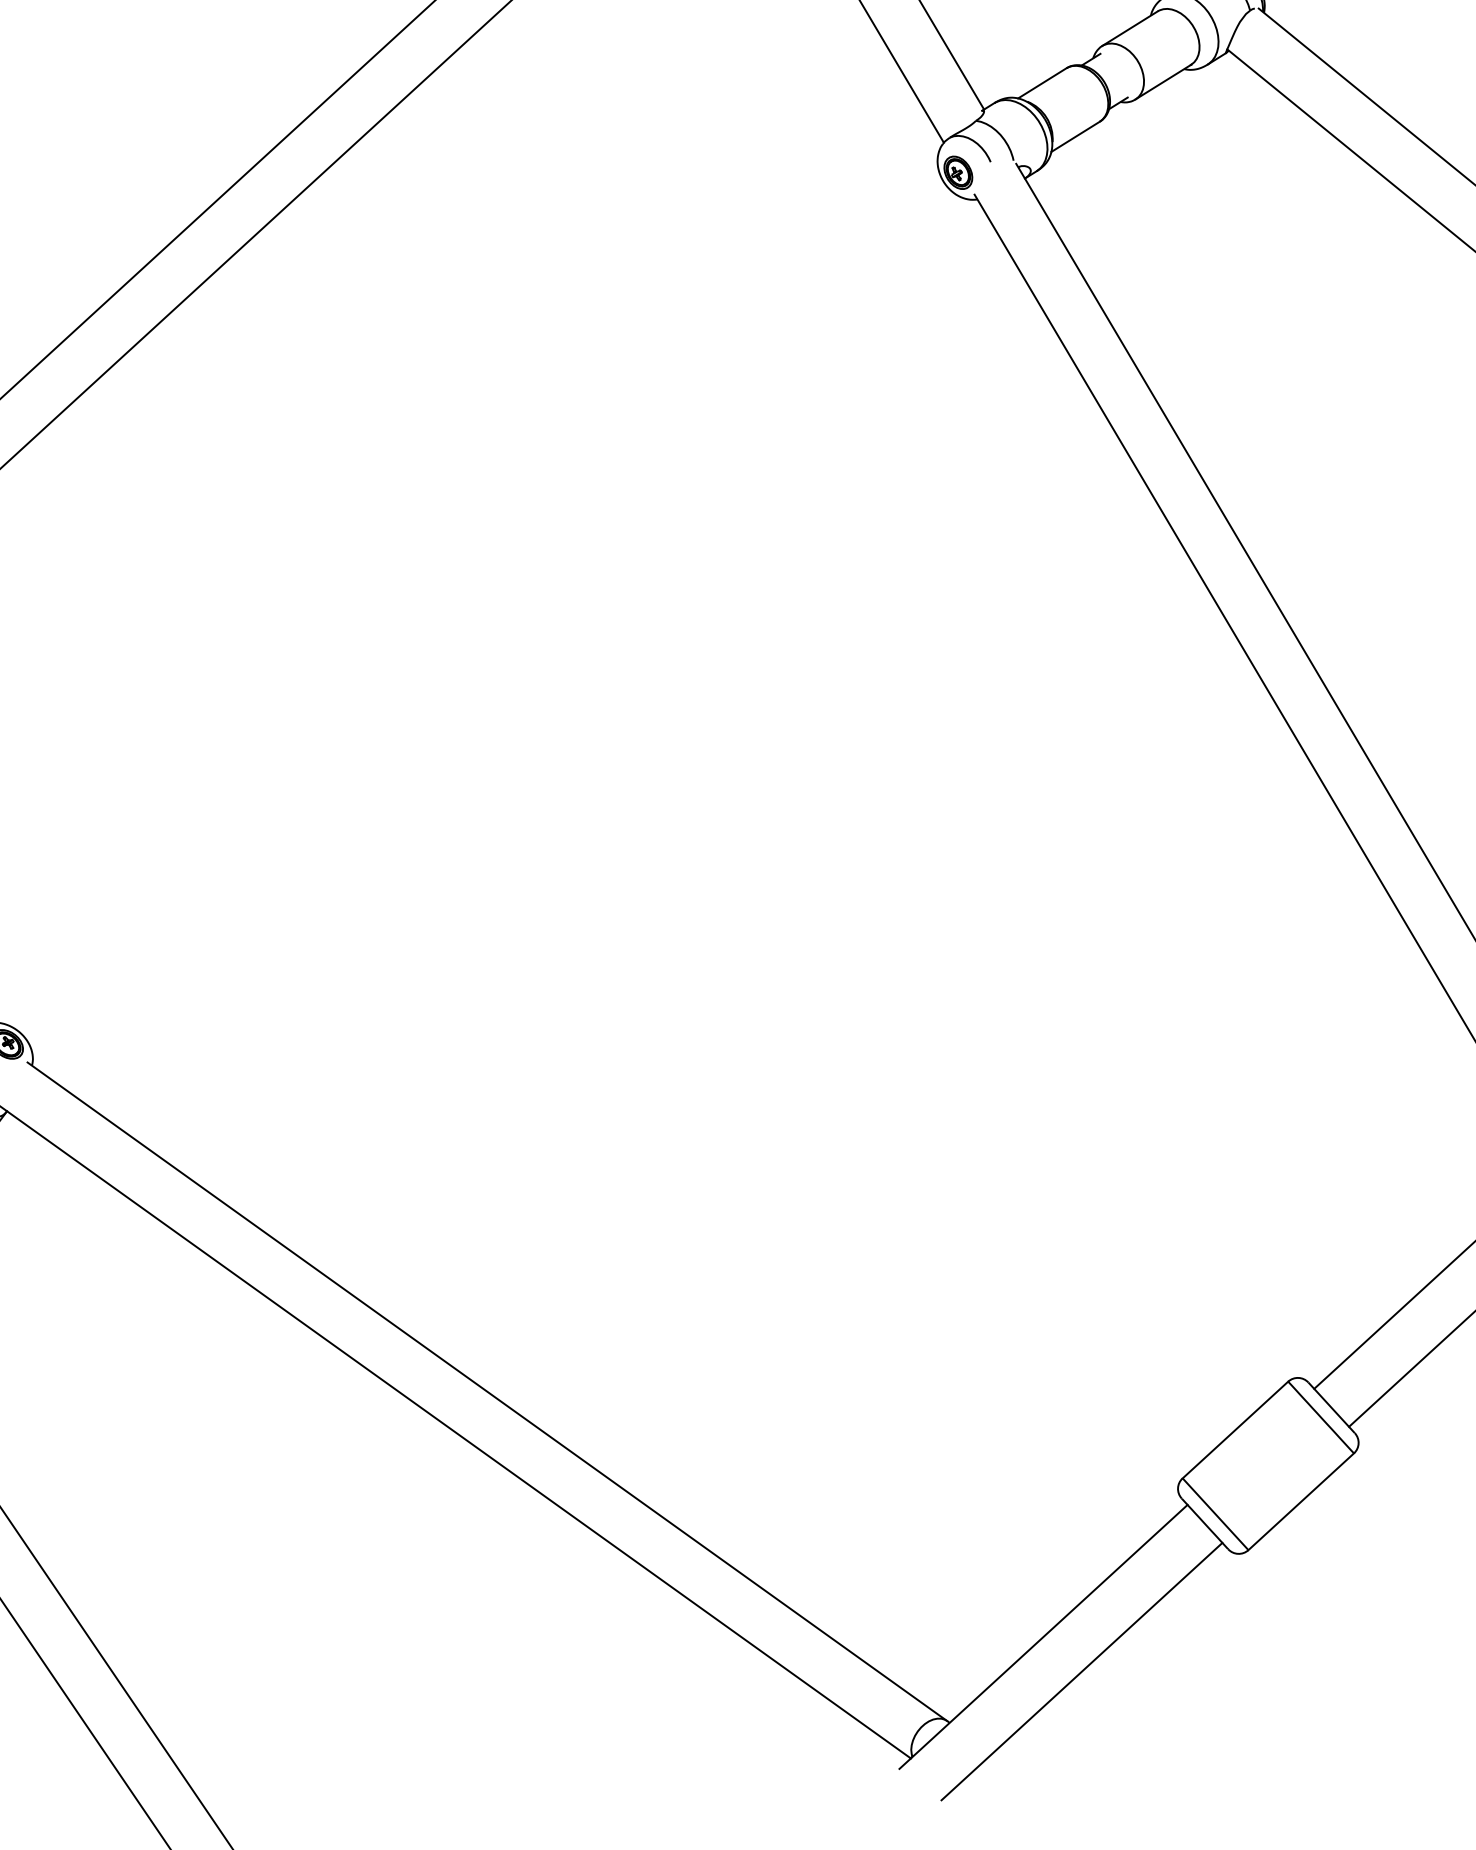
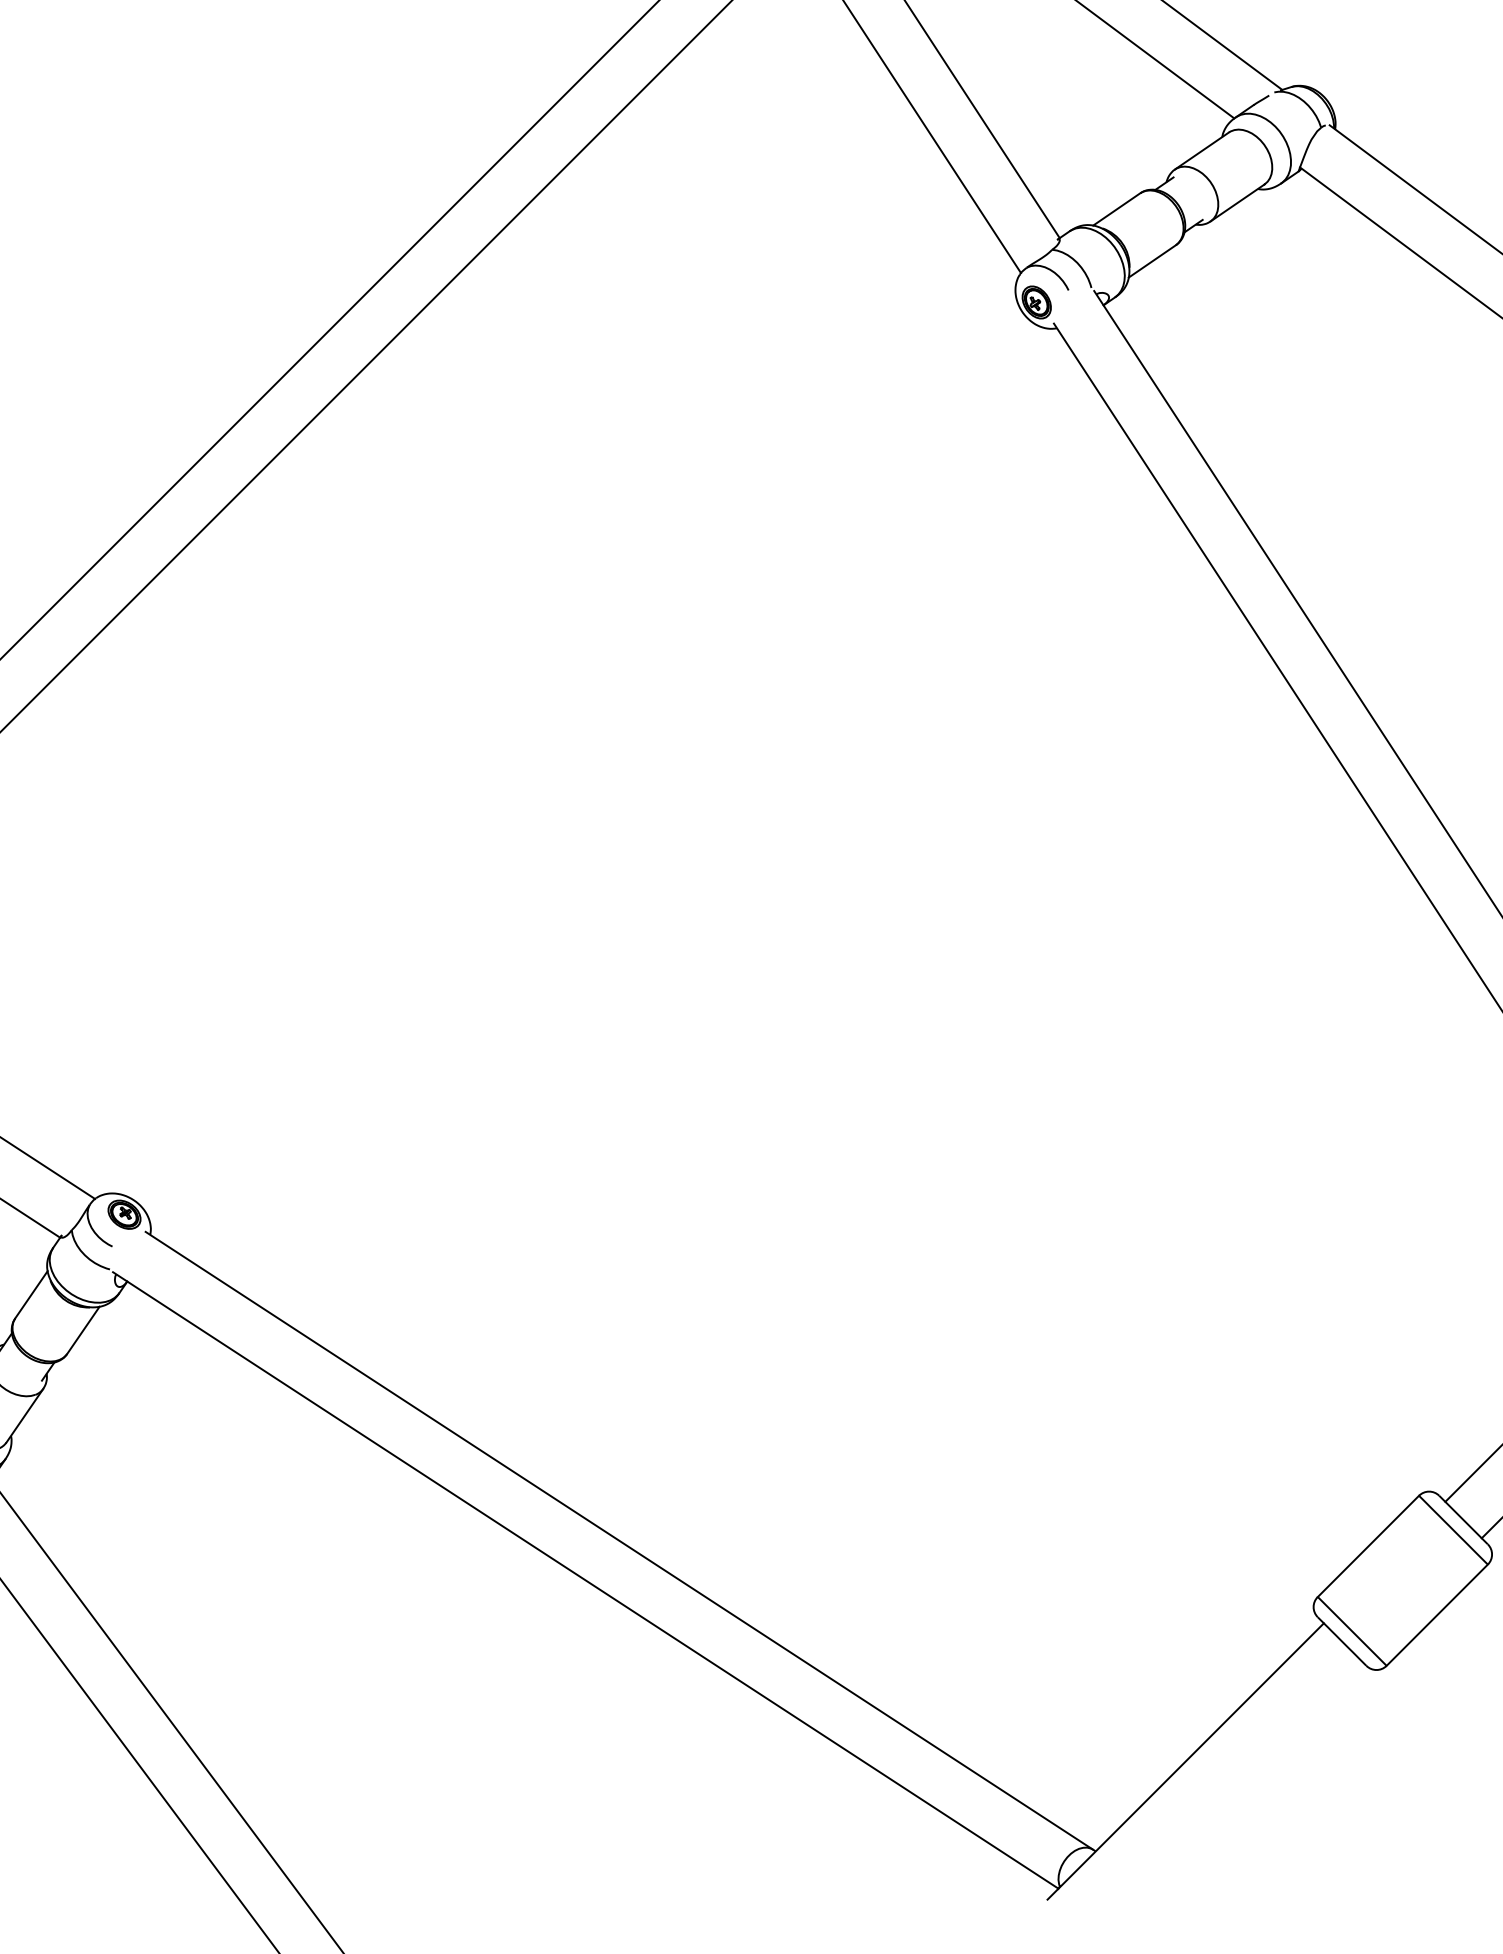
line: (1081, 1671) -> (1225, 1794), removed

